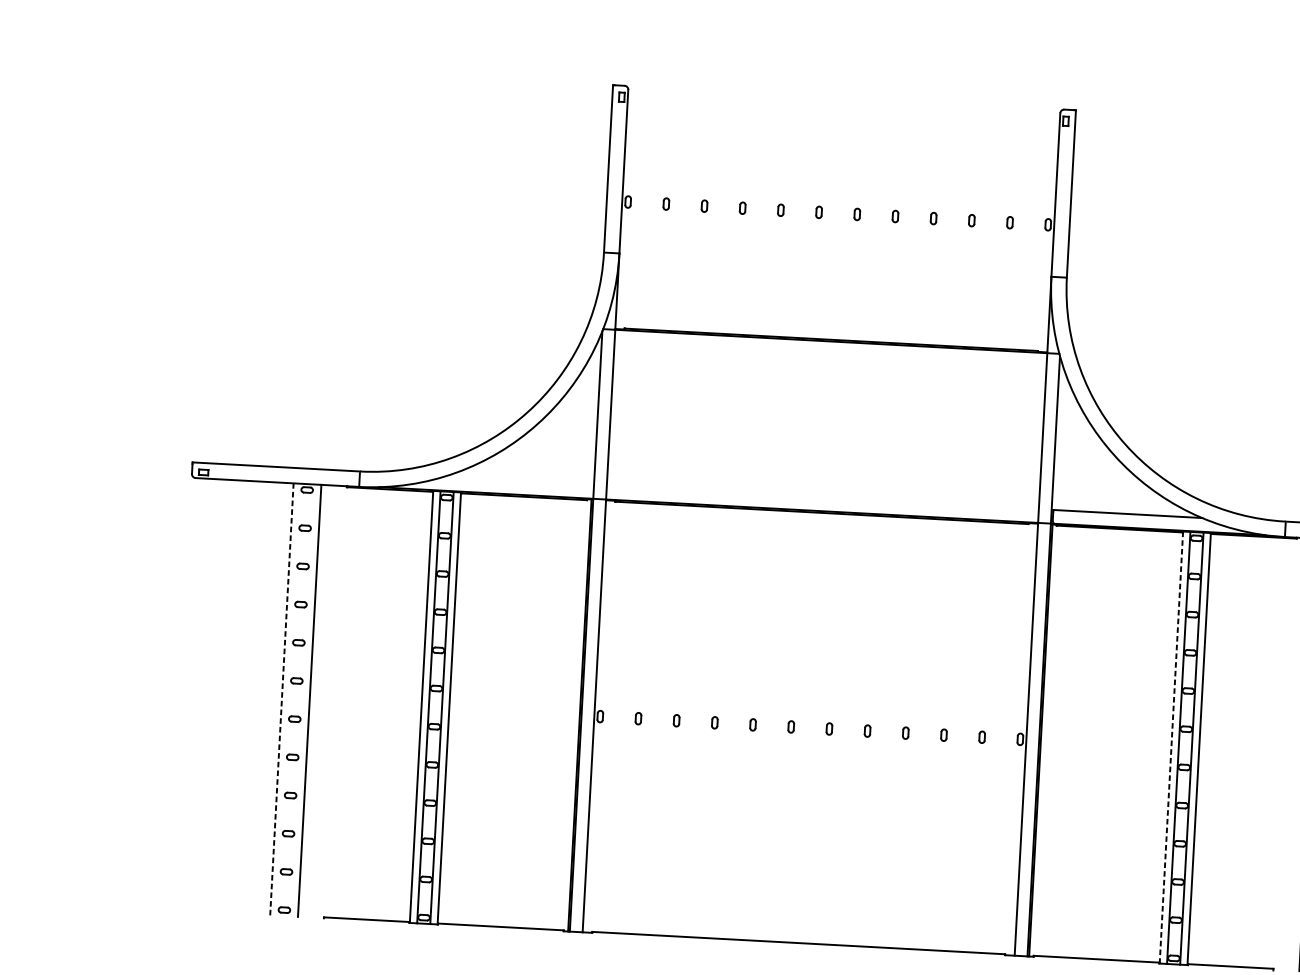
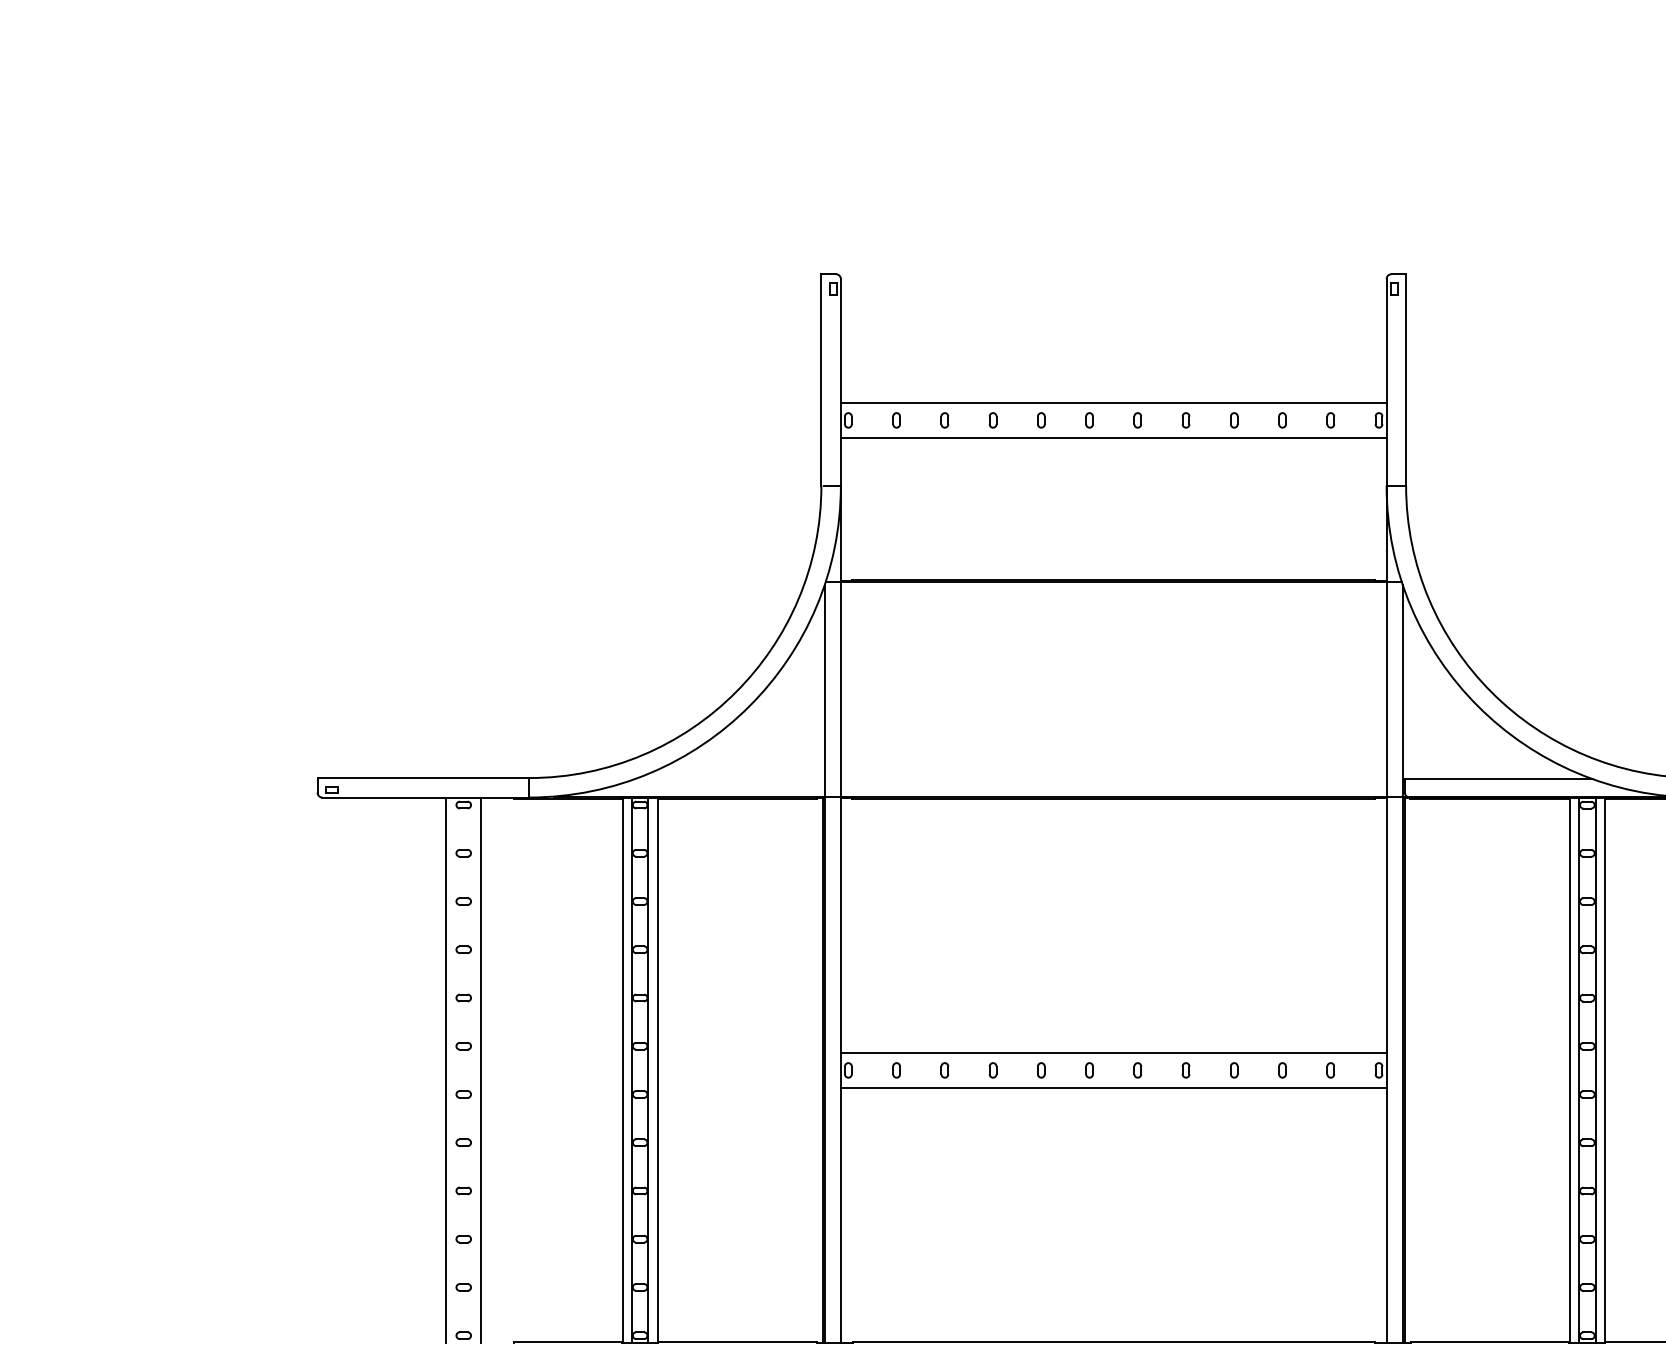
line: (838, 199) -> (1113, 402), added
line: (837, 226) -> (1113, 437), added
line: (282, 699) -> (446, 1070), dashed -> solid
line: (810, 713) -> (1113, 1052), added
line: (809, 741) -> (1113, 1087), added
line: (1171, 747) -> (1569, 1070), dashed -> solid

